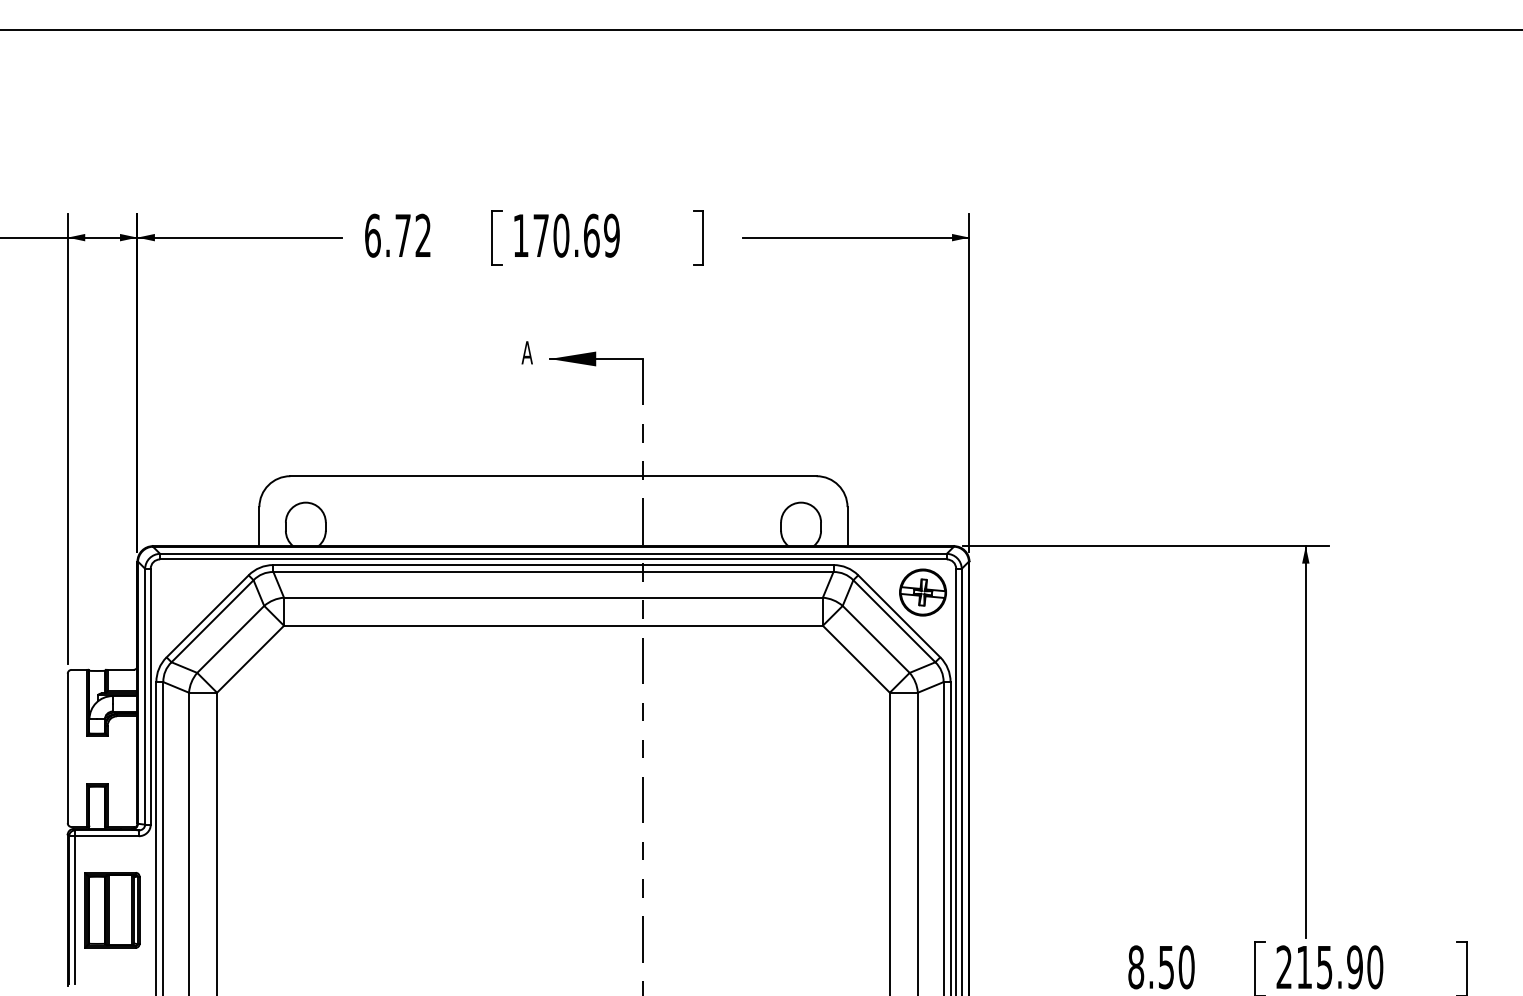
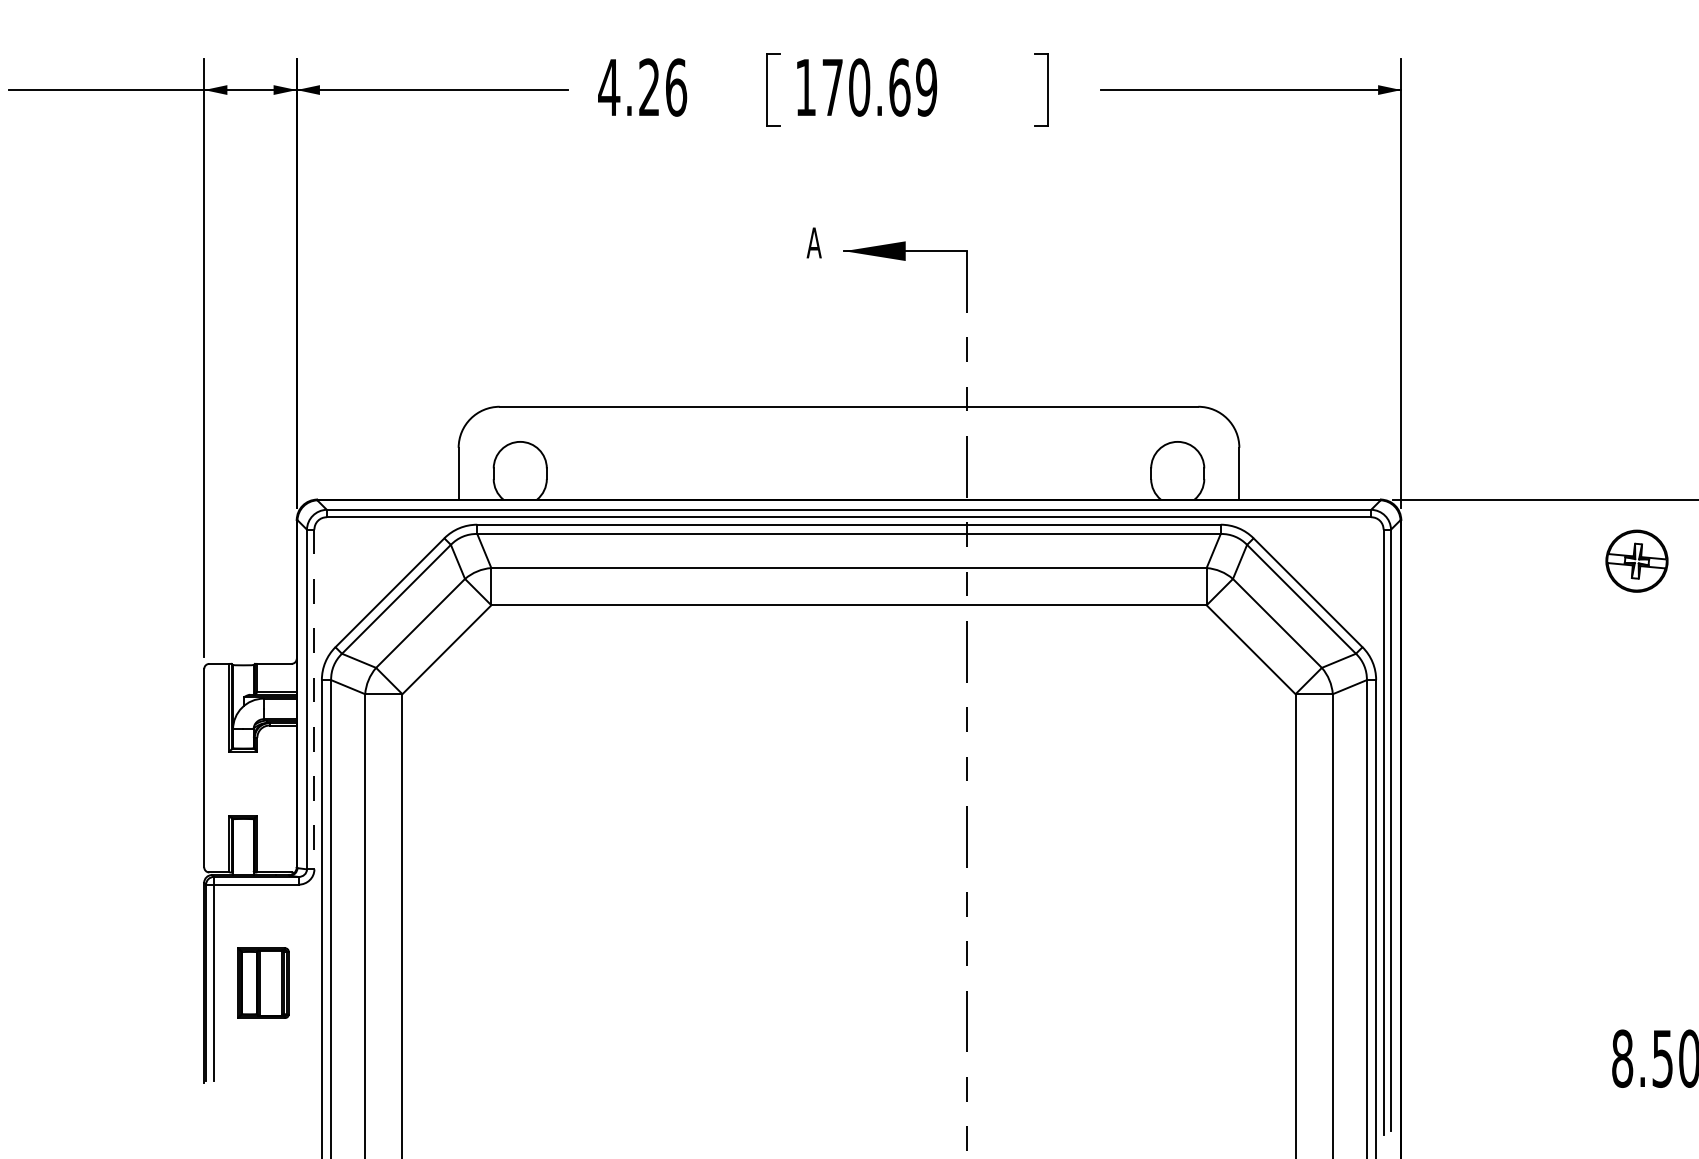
text: (397, 235) -> (641, 87), 6.72 -> 4.26
part: (922, 592) -> (1636, 561), moved
line: (150, 696) -> (314, 699), solid -> dashed
part: (112, 910) -> (263, 983), size x0.7

